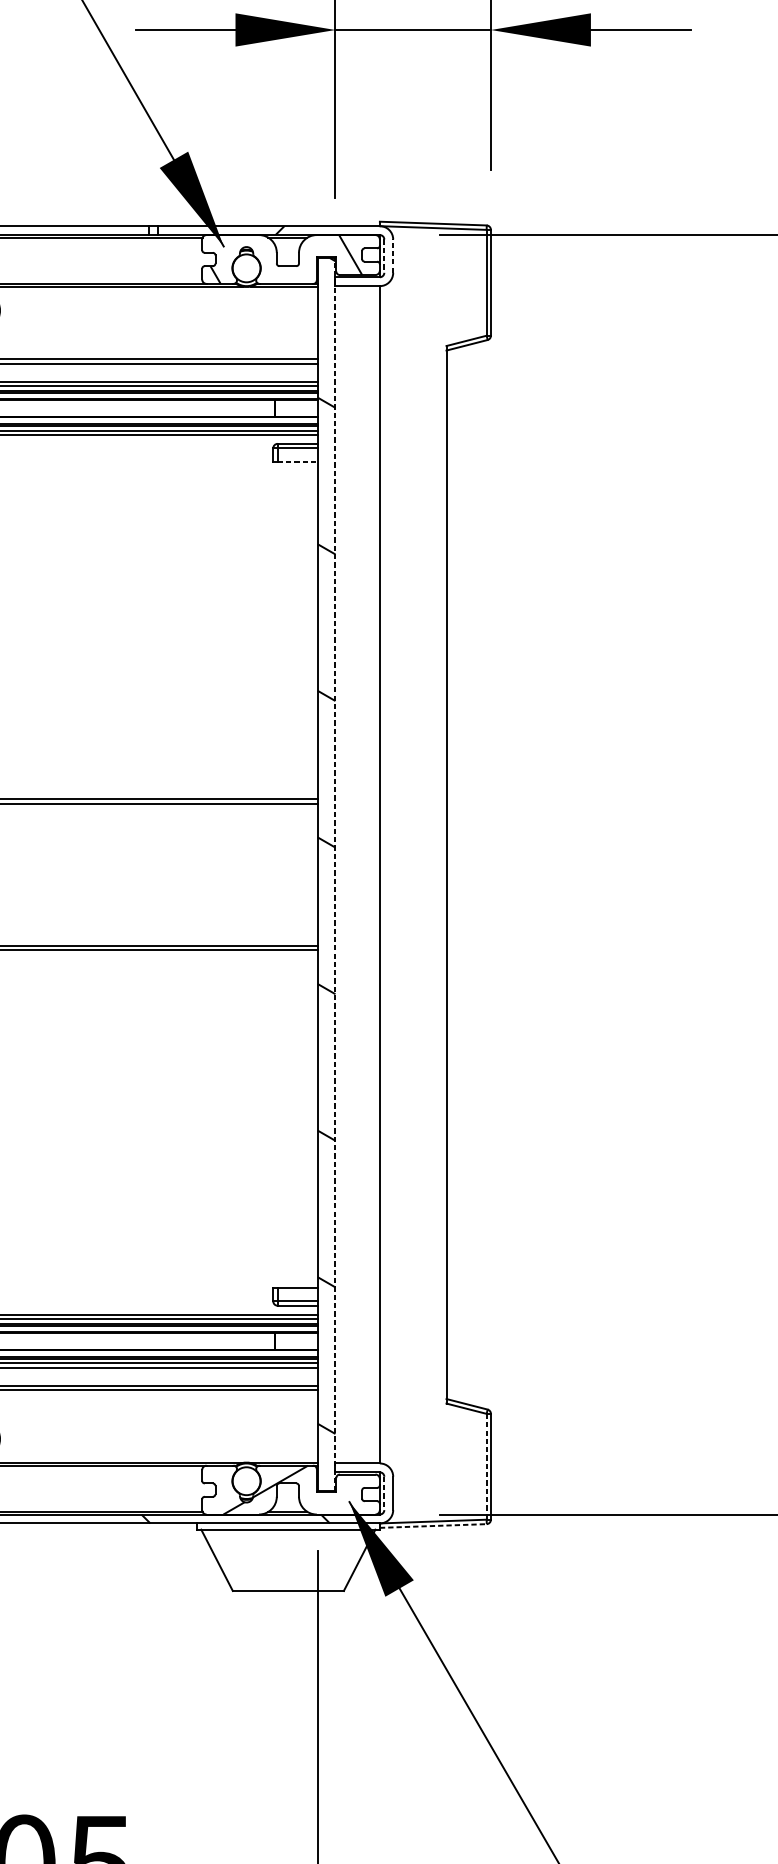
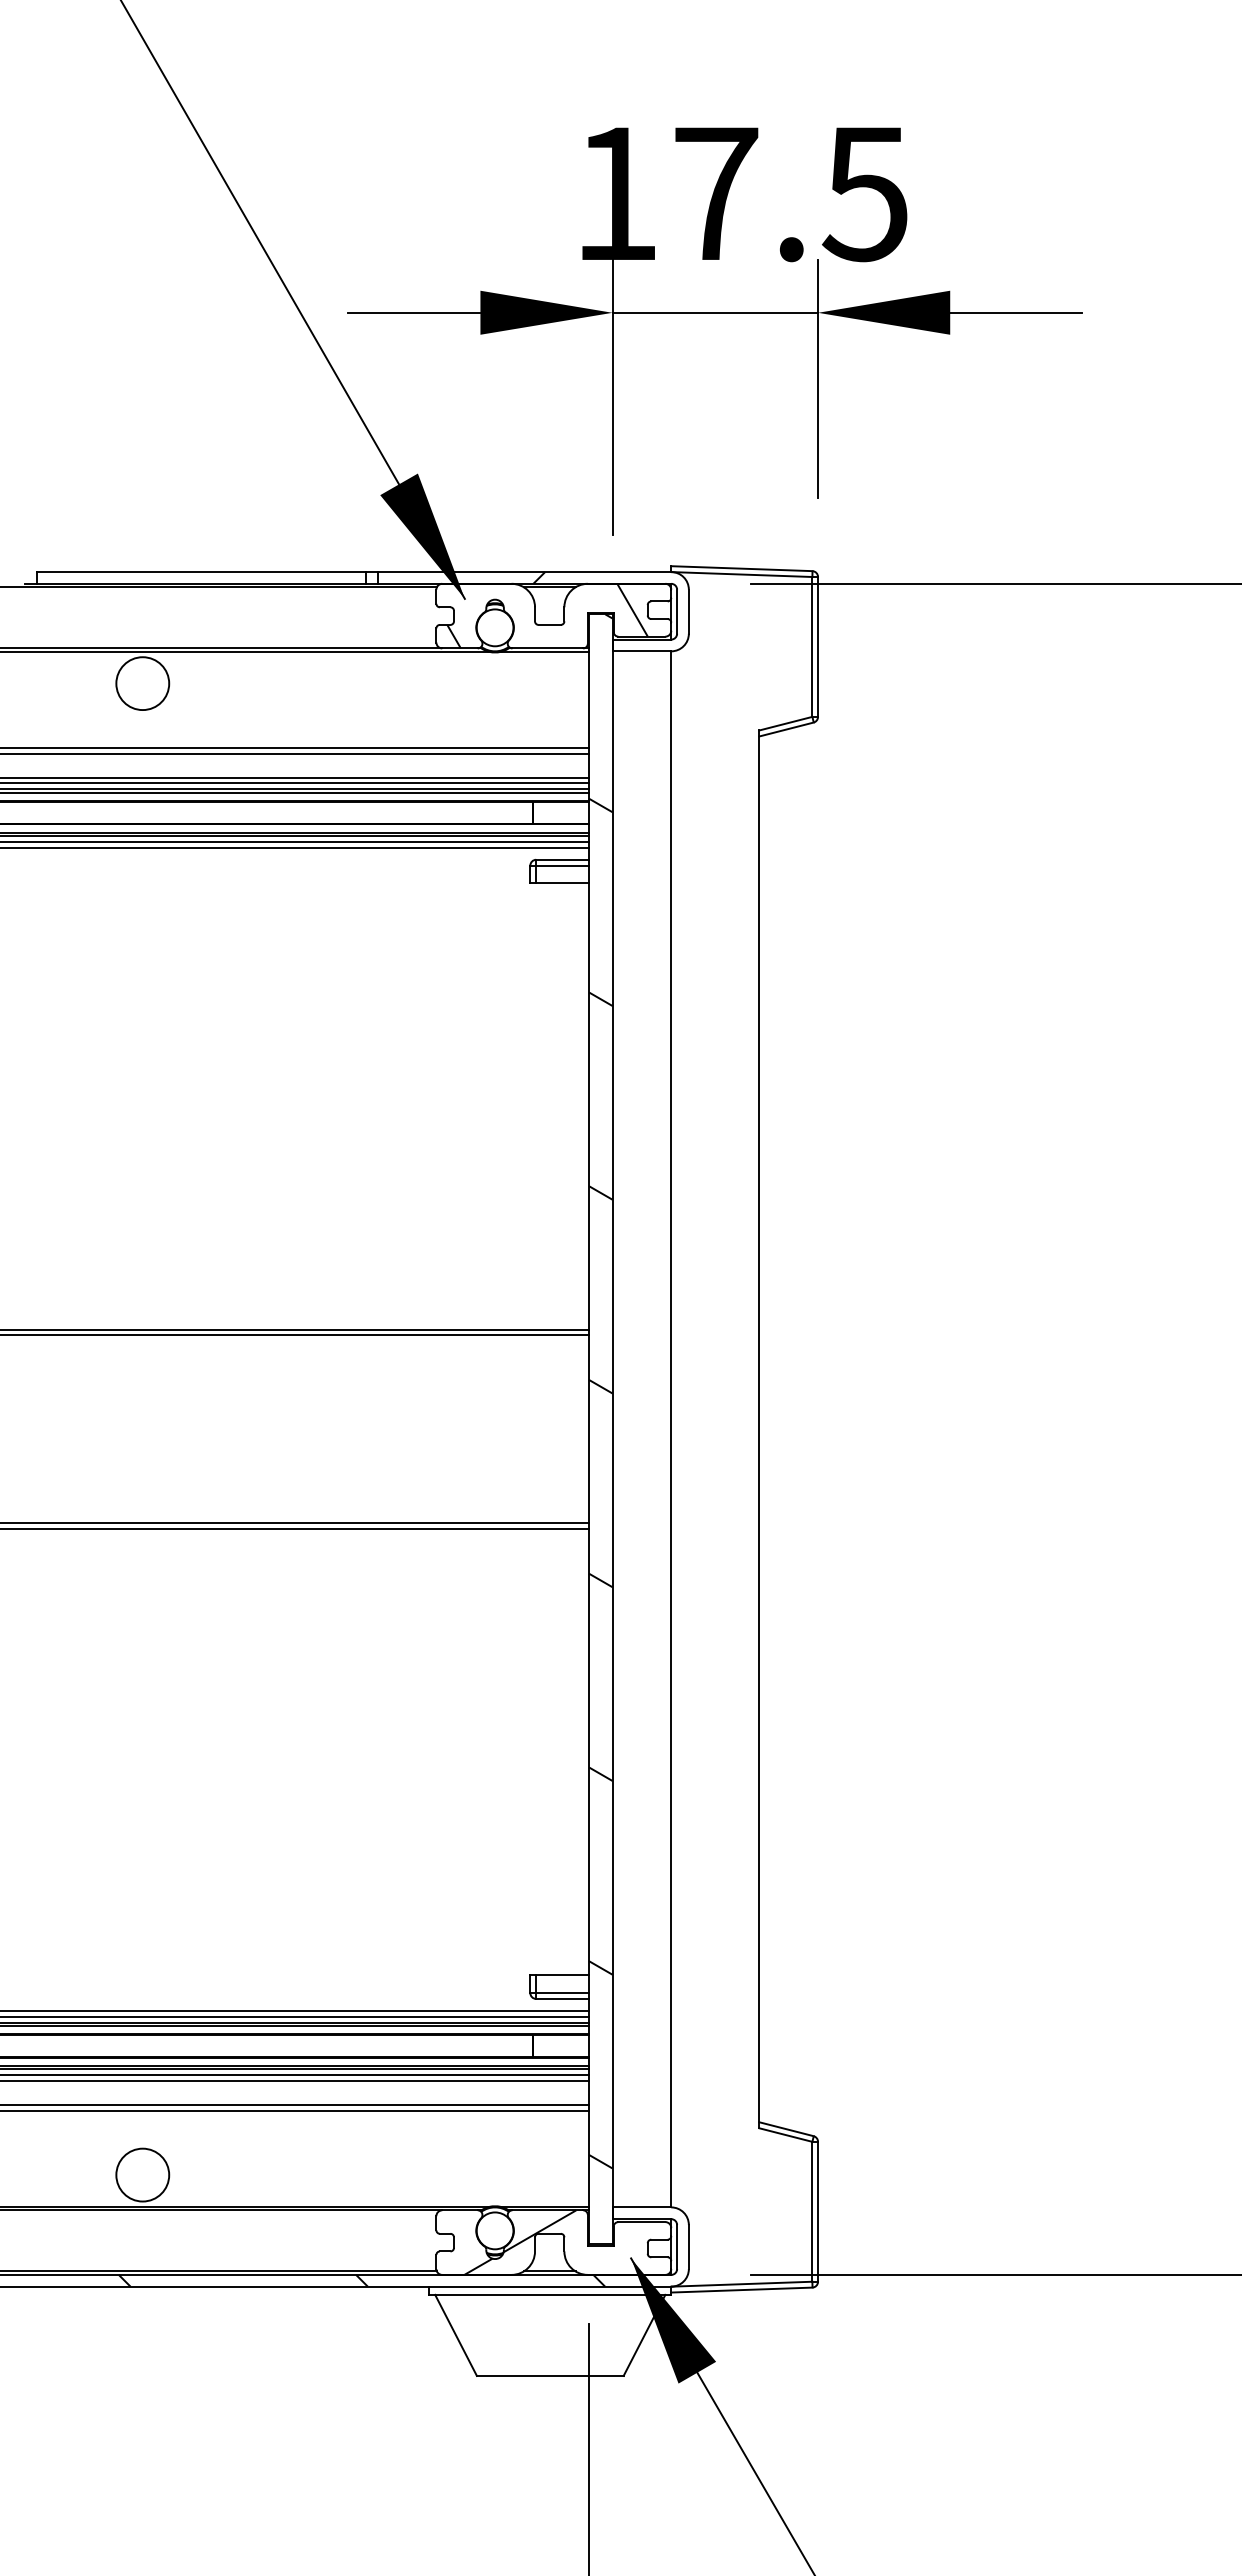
line: (384, 256) -> (677, 612), dashed -> solid
line: (392, 256) -> (688, 611), dashed -> solid
line: (298, 461) -> (563, 883), dashed -> solid
line: (335, 874) -> (612, 1428), dashed -> solid
line: (486, 1466) -> (812, 2211), dashed -> solid
line: (384, 1493) -> (677, 2247), dashed -> solid
line: (433, 1526) -> (741, 2290), dashed -> solid

